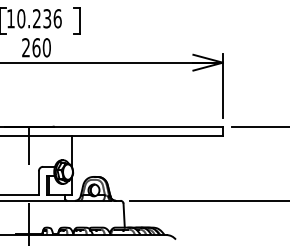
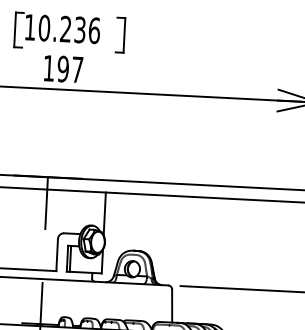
text: (36, 47) -> (63, 68), 260 -> 197

